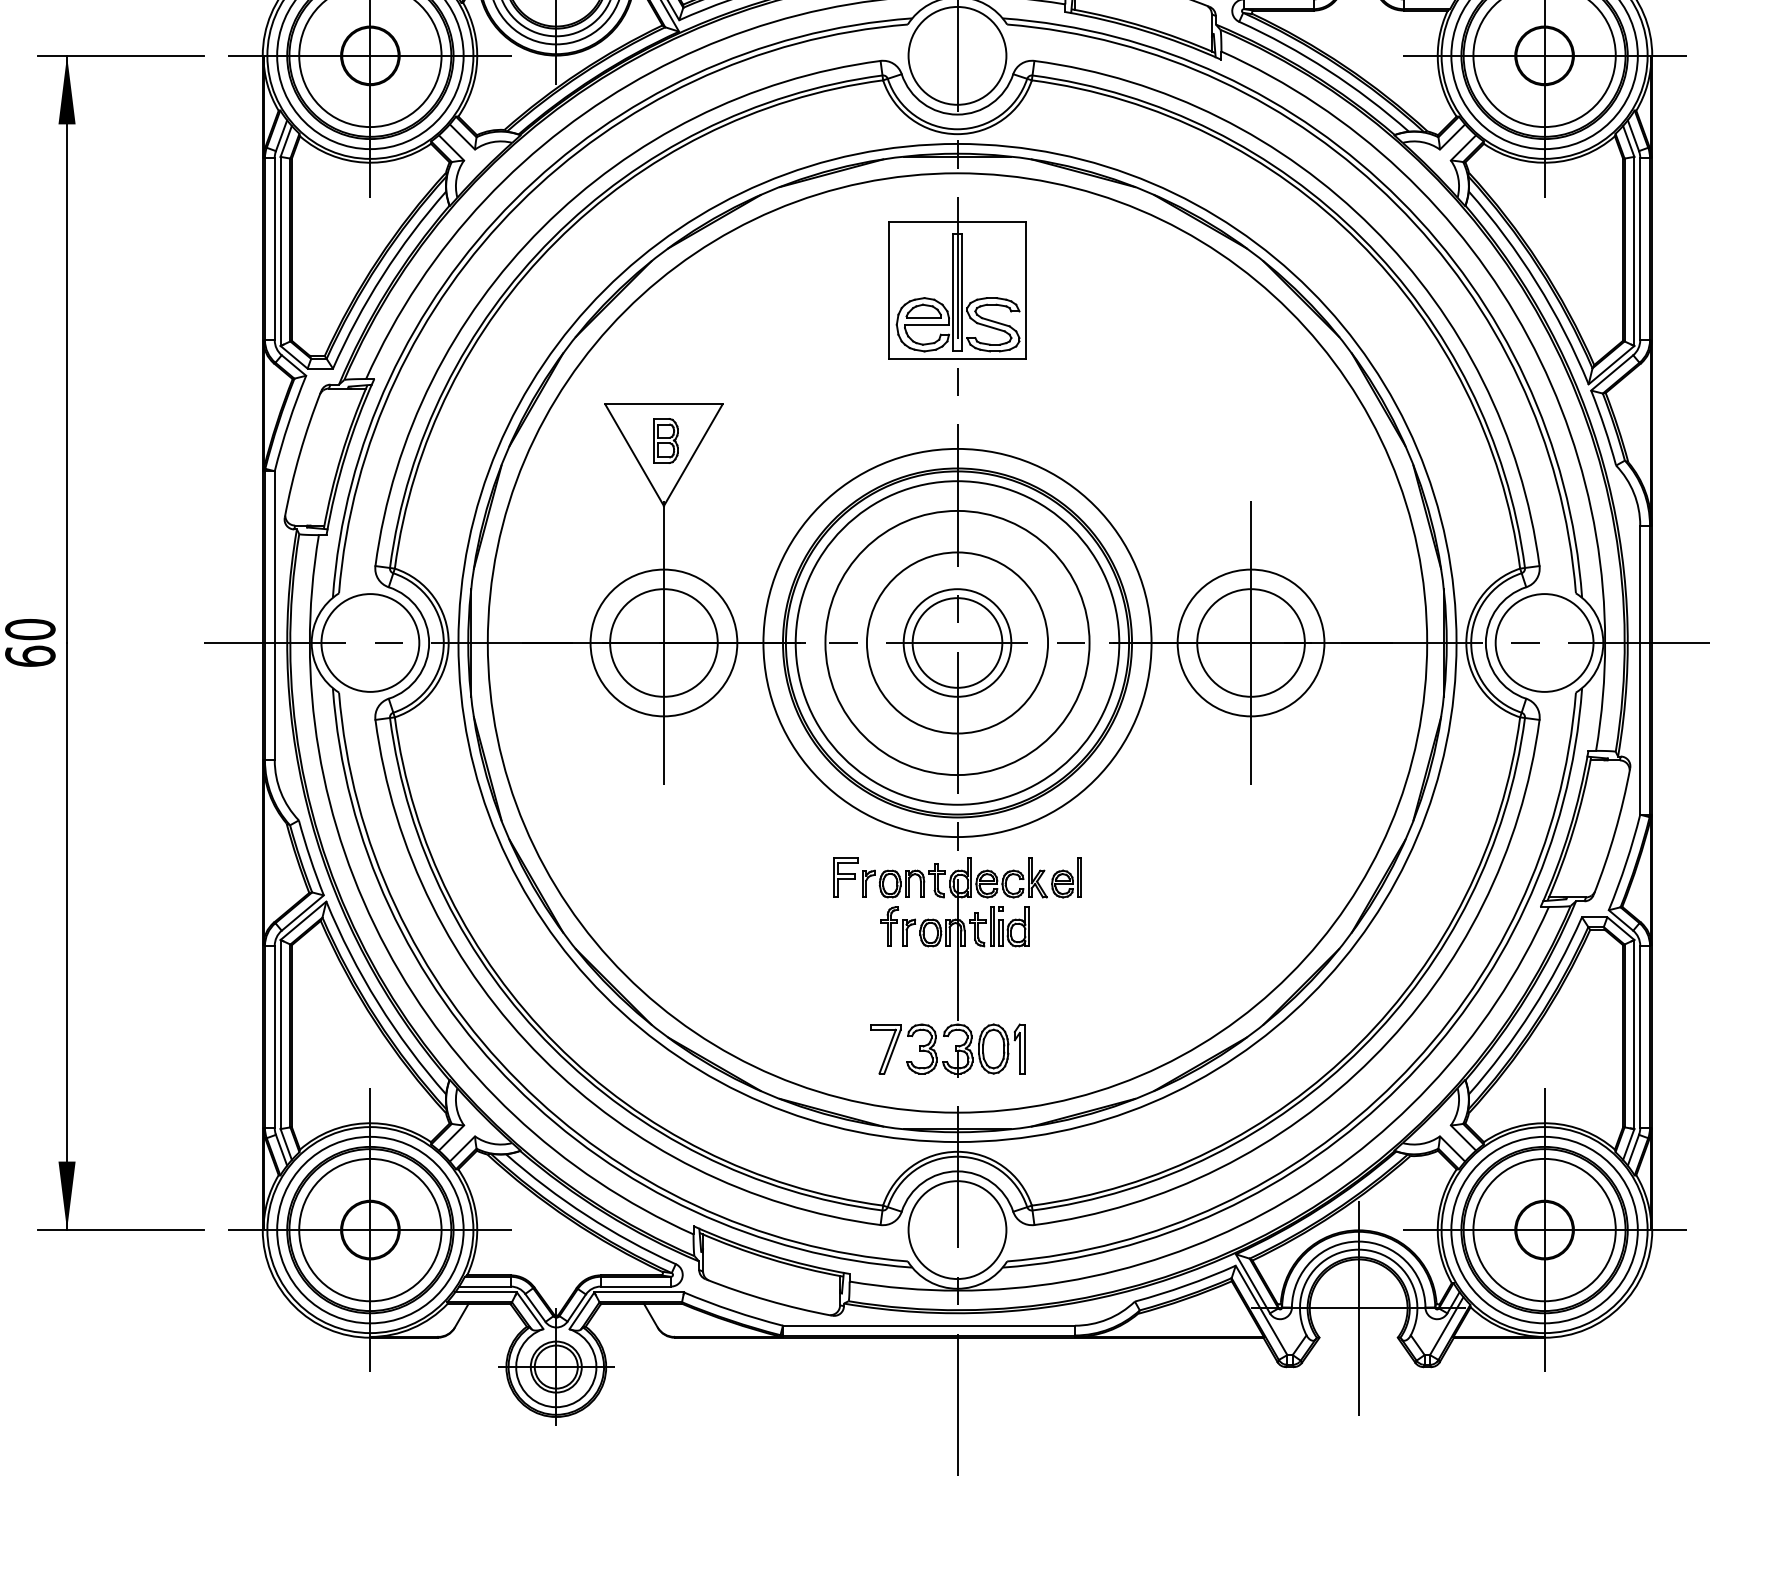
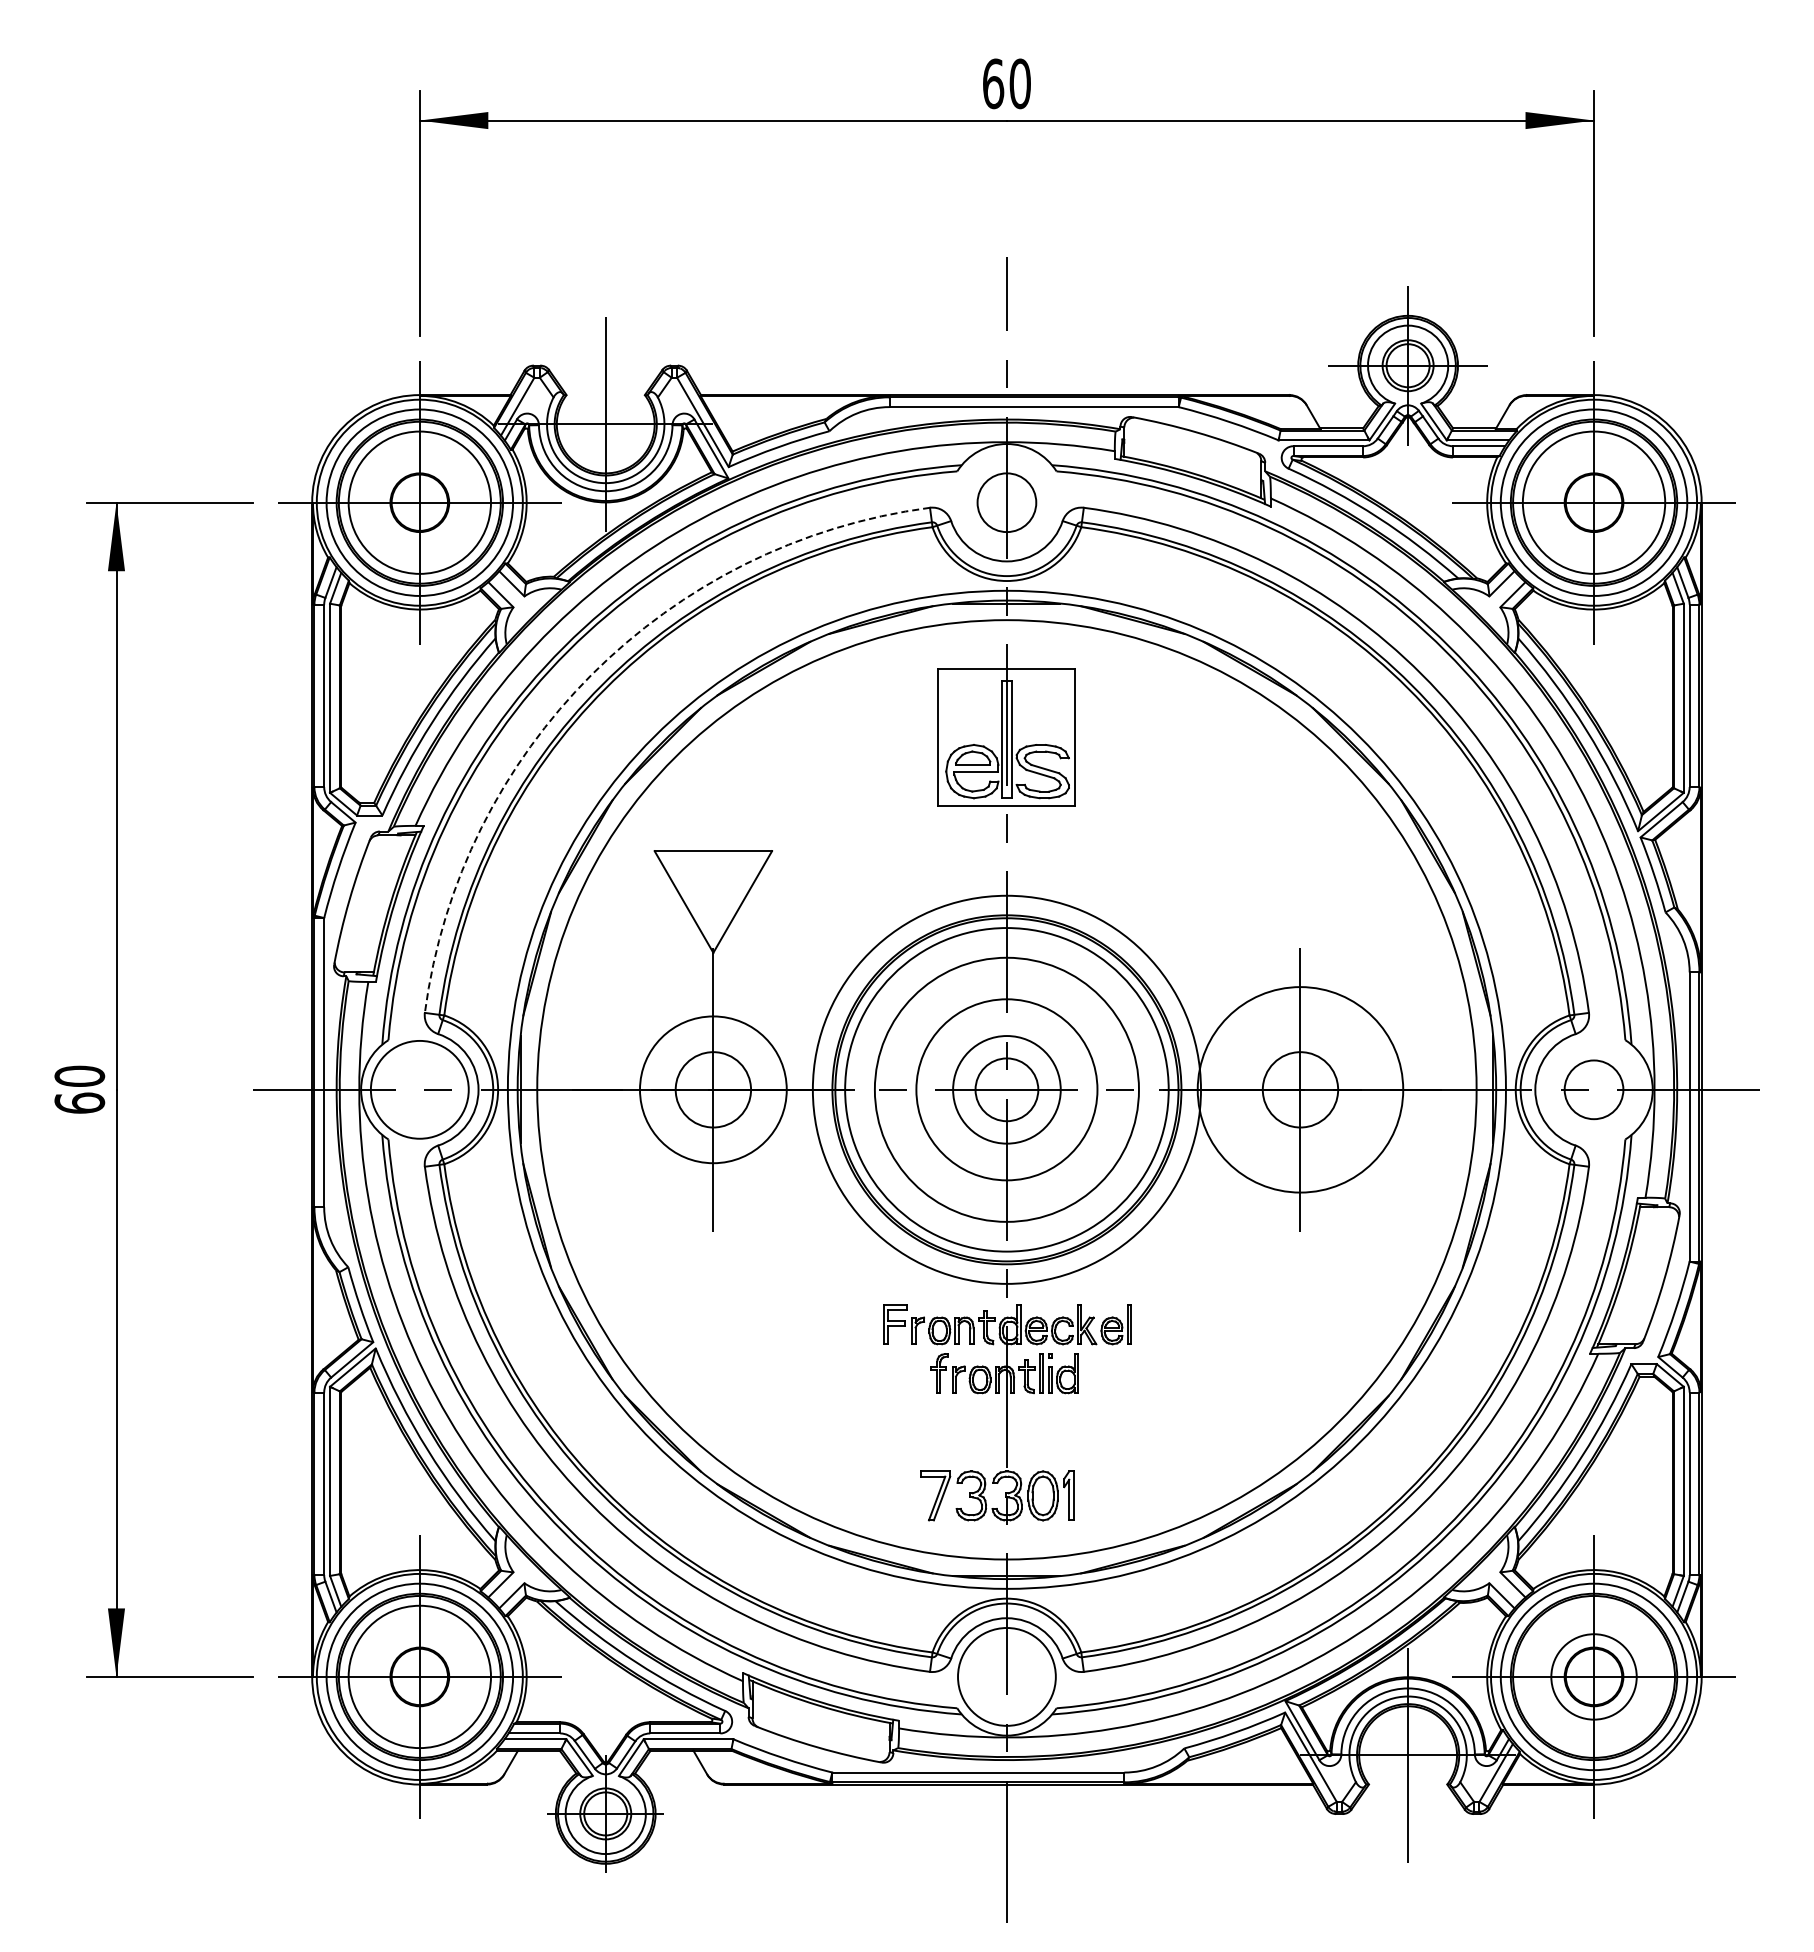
circle: (957, 55) -> (1006, 502), size x0.6
arc: (542, 227) -> (591, 674), solid -> dashed
part: (666, 440) -> (715, 887), removed
circle: (664, 642) -> (713, 1089), size x0.7
circle: (957, 642) -> (1006, 1089), size x0.7
circle: (1251, 642) -> (1300, 1089), size x0.7
circle: (1251, 642) -> (1300, 1089), size x1.4
circle: (1544, 642) -> (1593, 1089), size x0.6
circle: (1544, 1229) -> (1593, 1676), size x0.6

